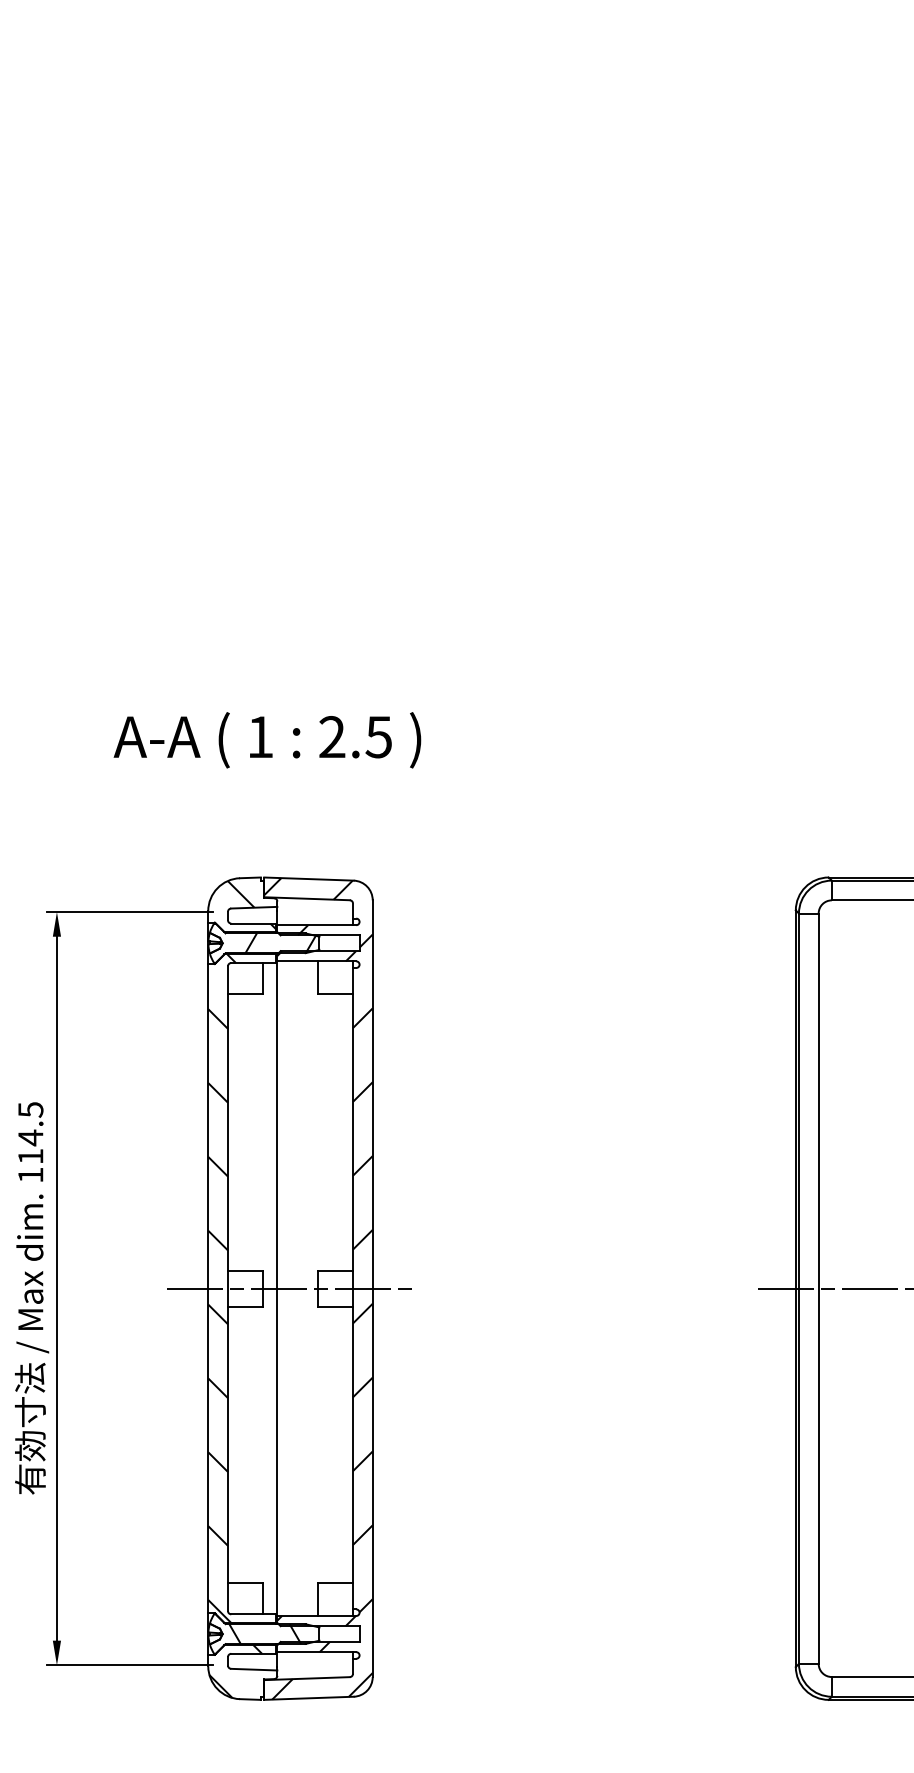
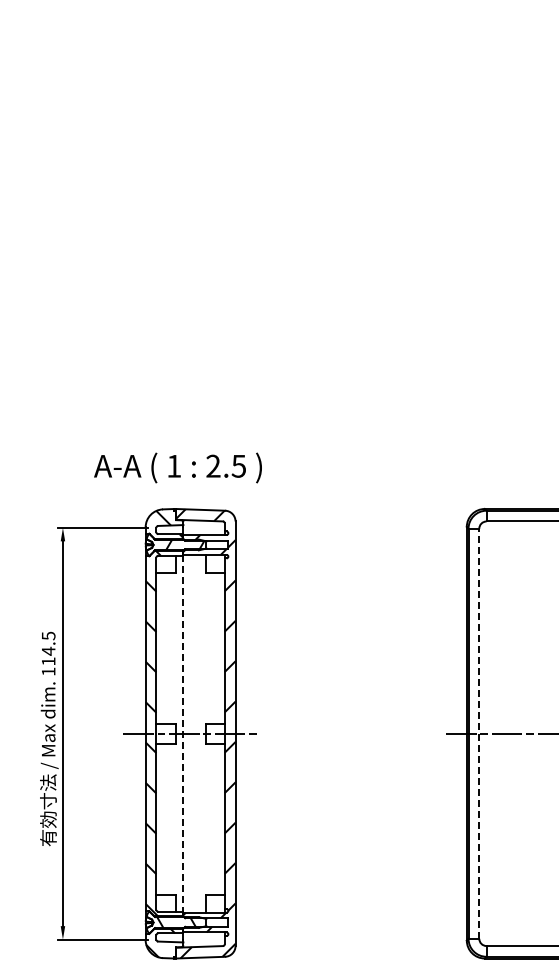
text: (266, 739) -> (177, 467), moved
line: (277, 1288) -> (183, 733), solid -> dashed
line: (819, 1288) -> (479, 733), solid -> dashed

